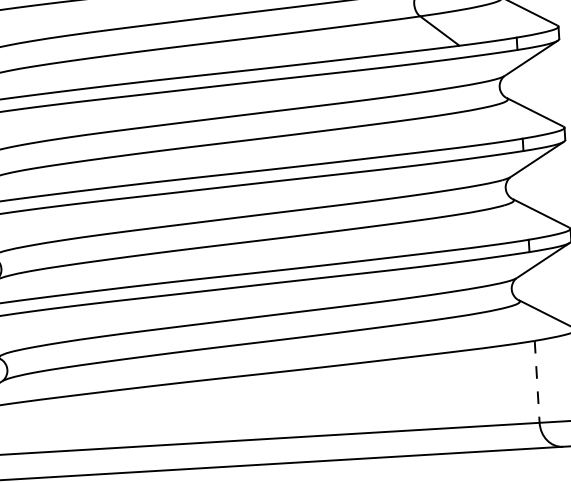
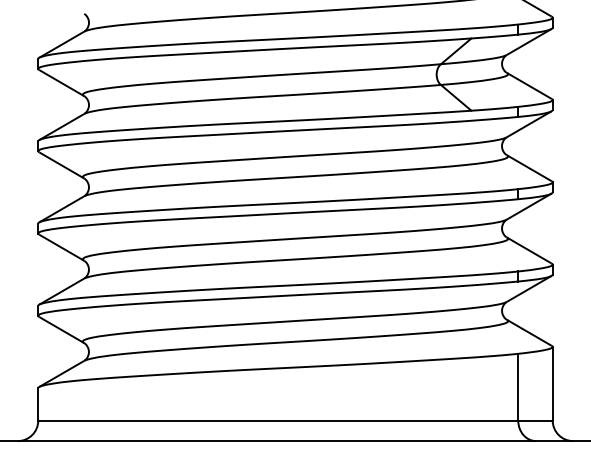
line: (537, 382) -> (518, 387), dashed -> solid

